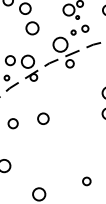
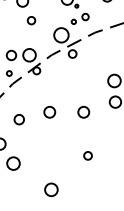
circle: (32, 28) -> (31, 20), size x0.6
circle: (76, 120) -> (83, 111), added
circle: (86, 181) -> (87, 155), moved

